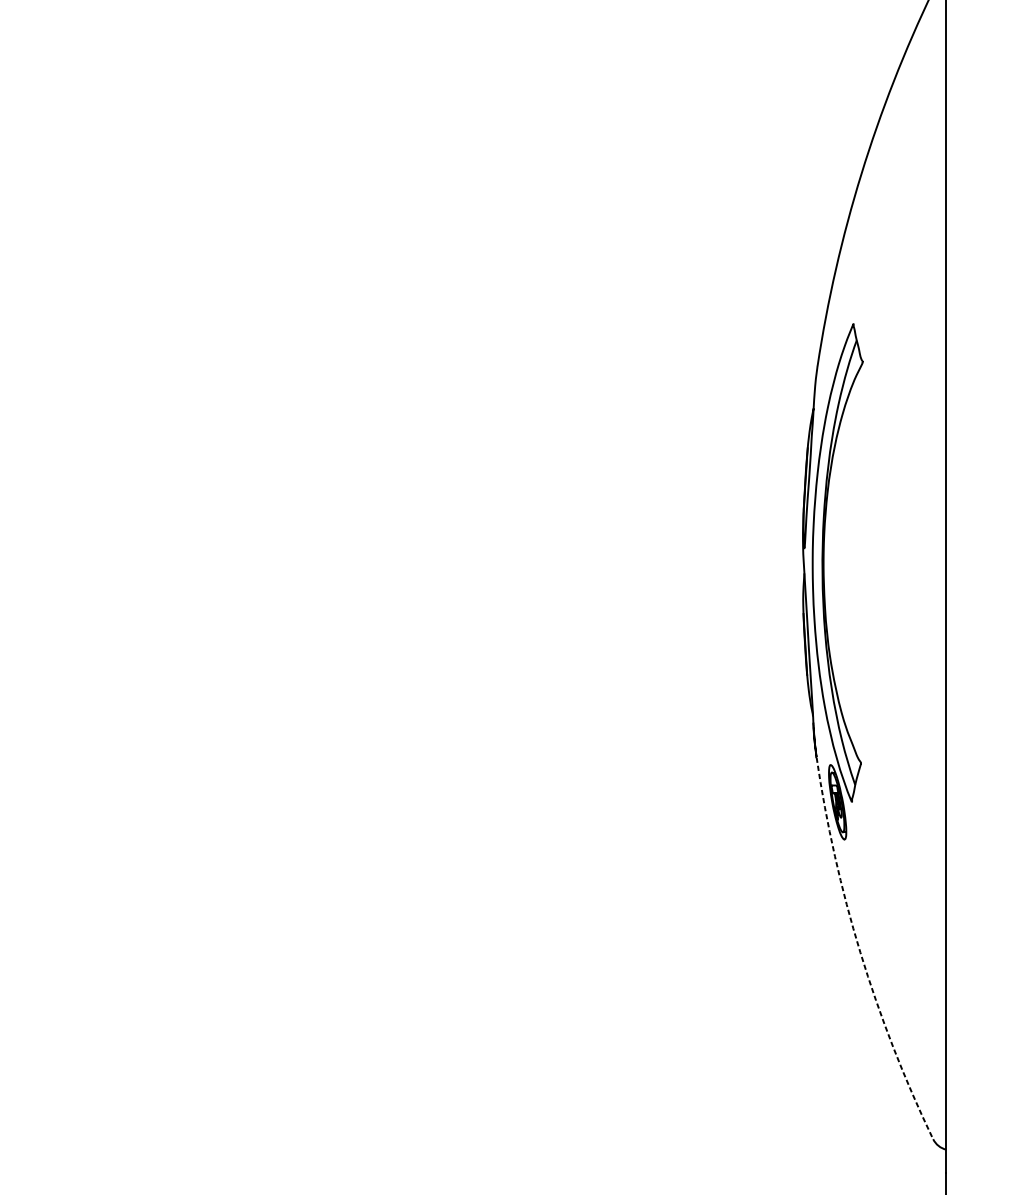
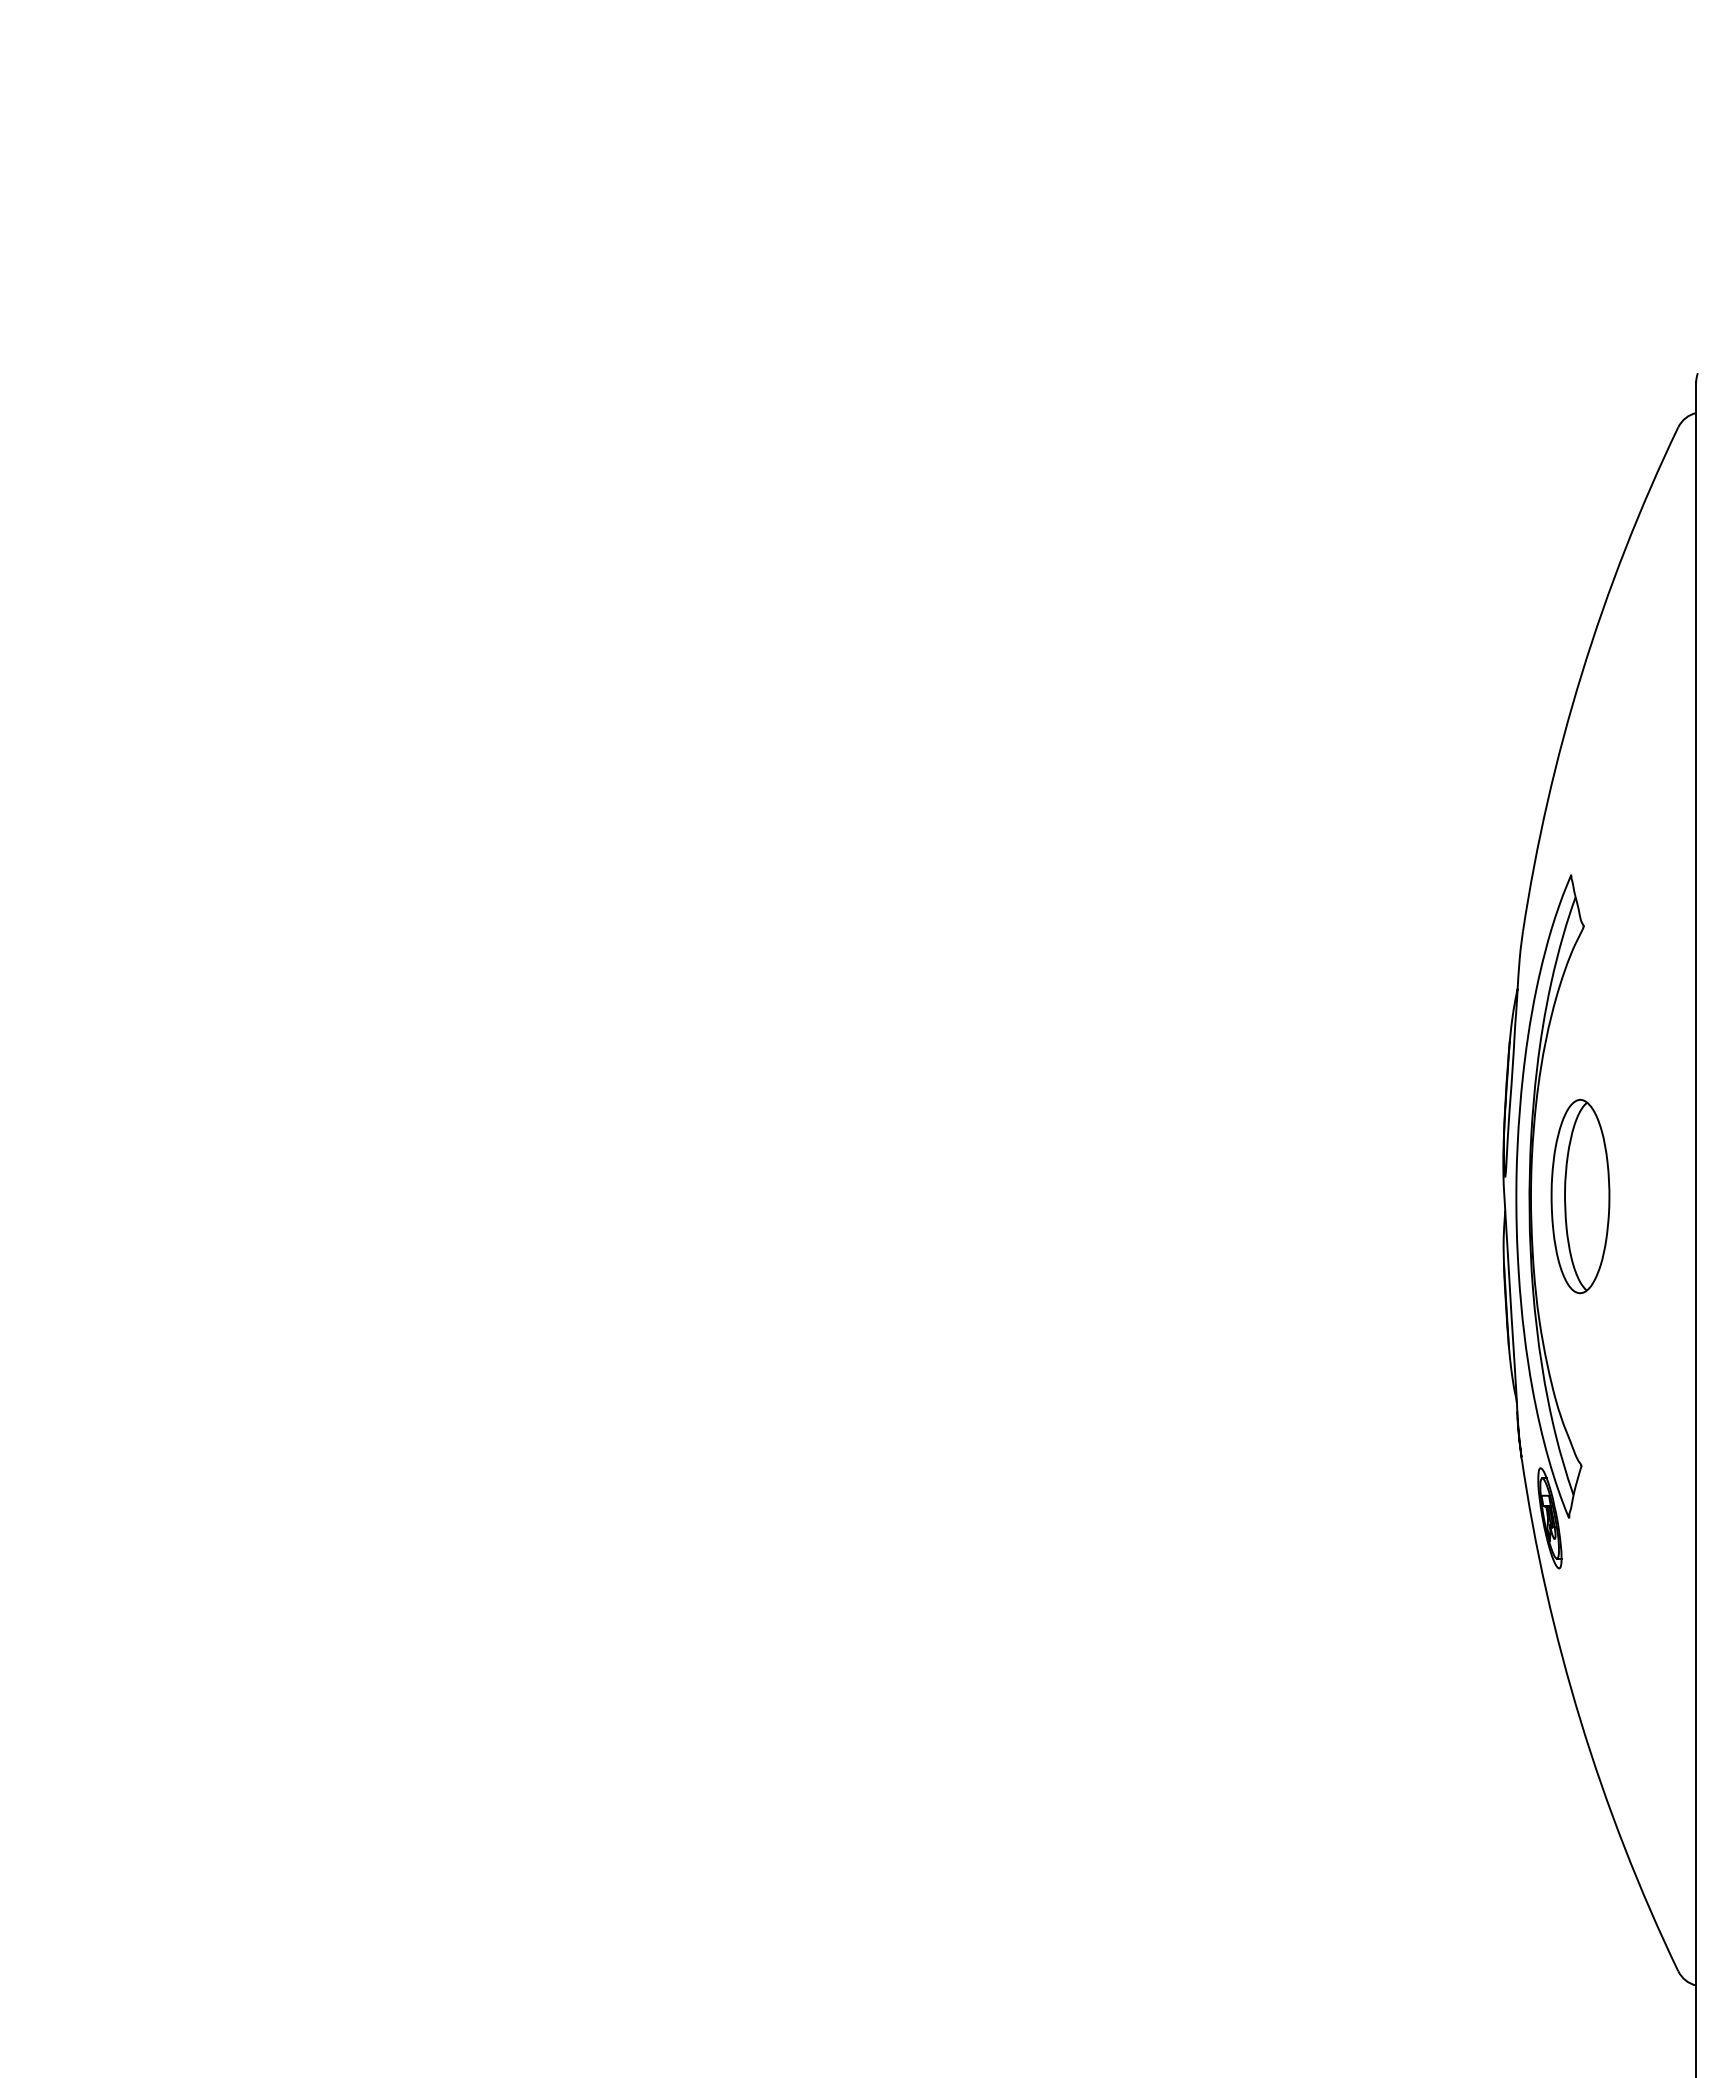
part: (860, 562) -> (1580, 1196), added
arc: (860, 952) -> (1580, 1720), dashed -> solid

